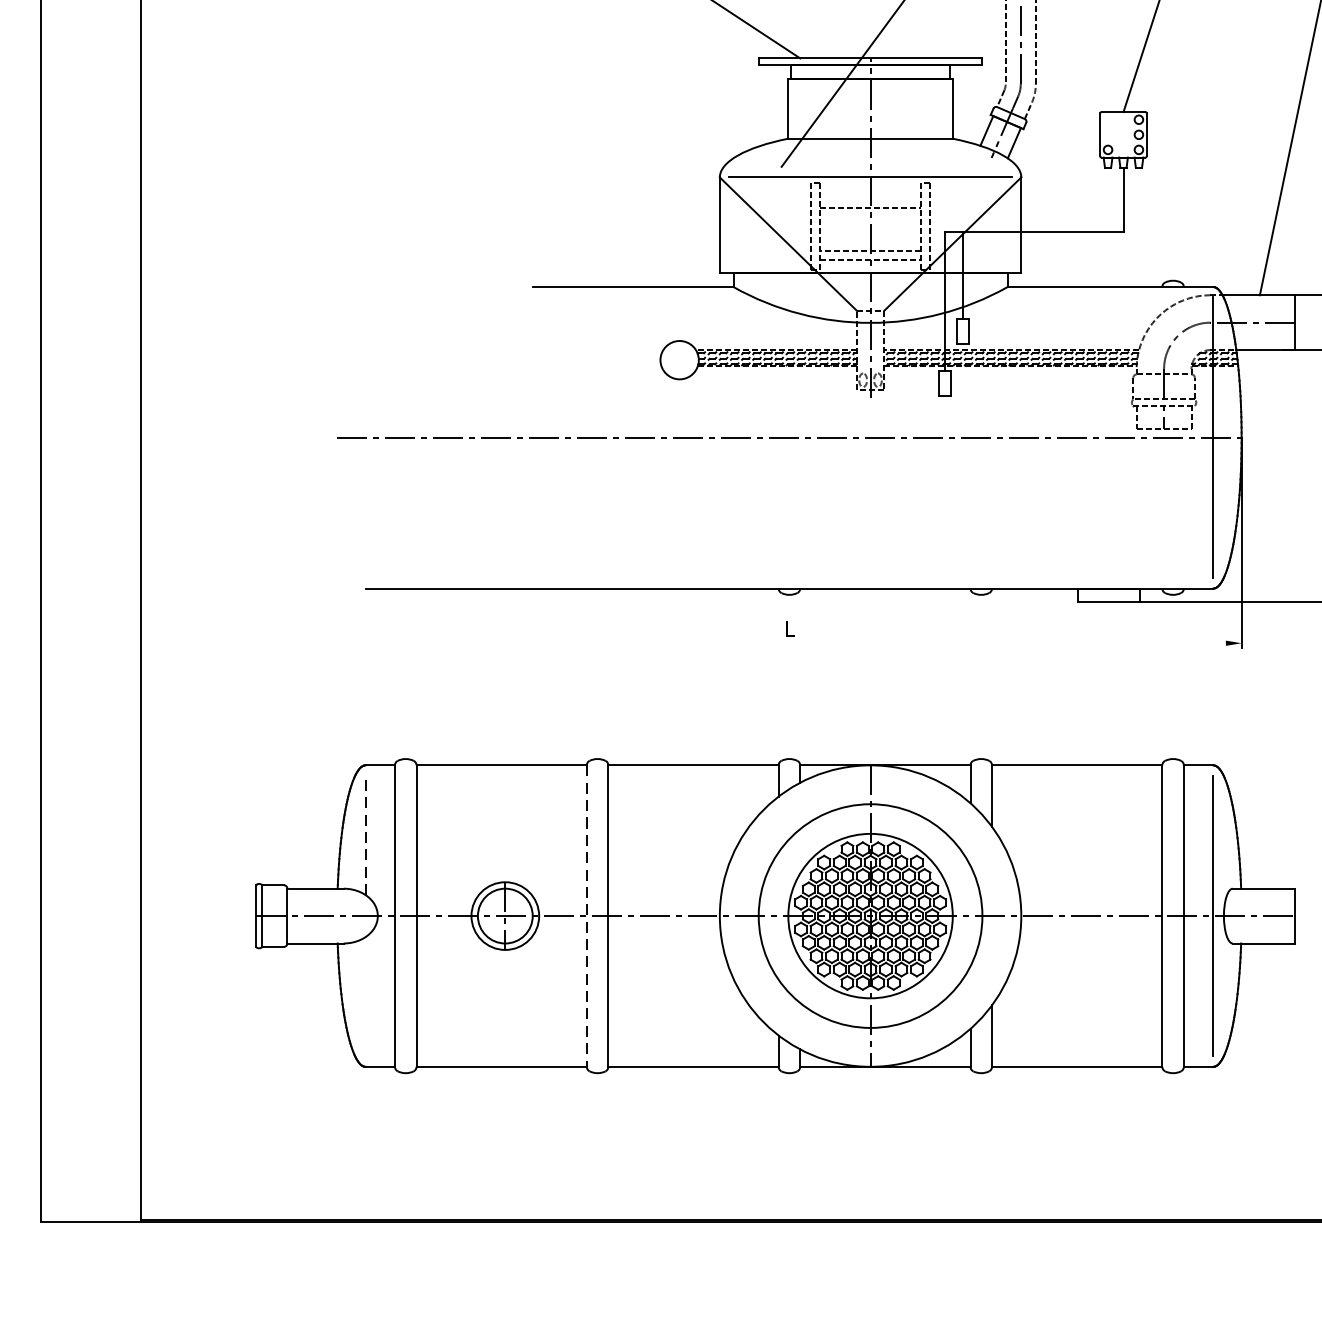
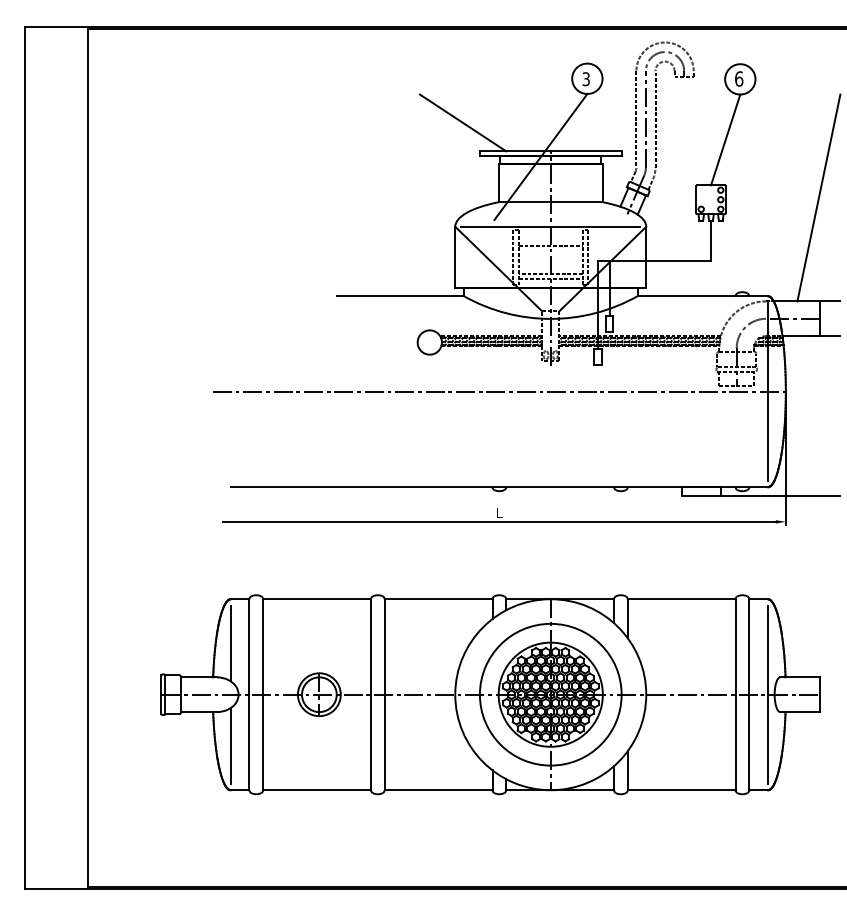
line: (788, 642) -> (498, 521), added
line: (365, 835) -> (230, 643), dashed -> solid
line: (587, 917) -> (371, 695), dashed -> solid
line: (365, 996) -> (230, 745), added

